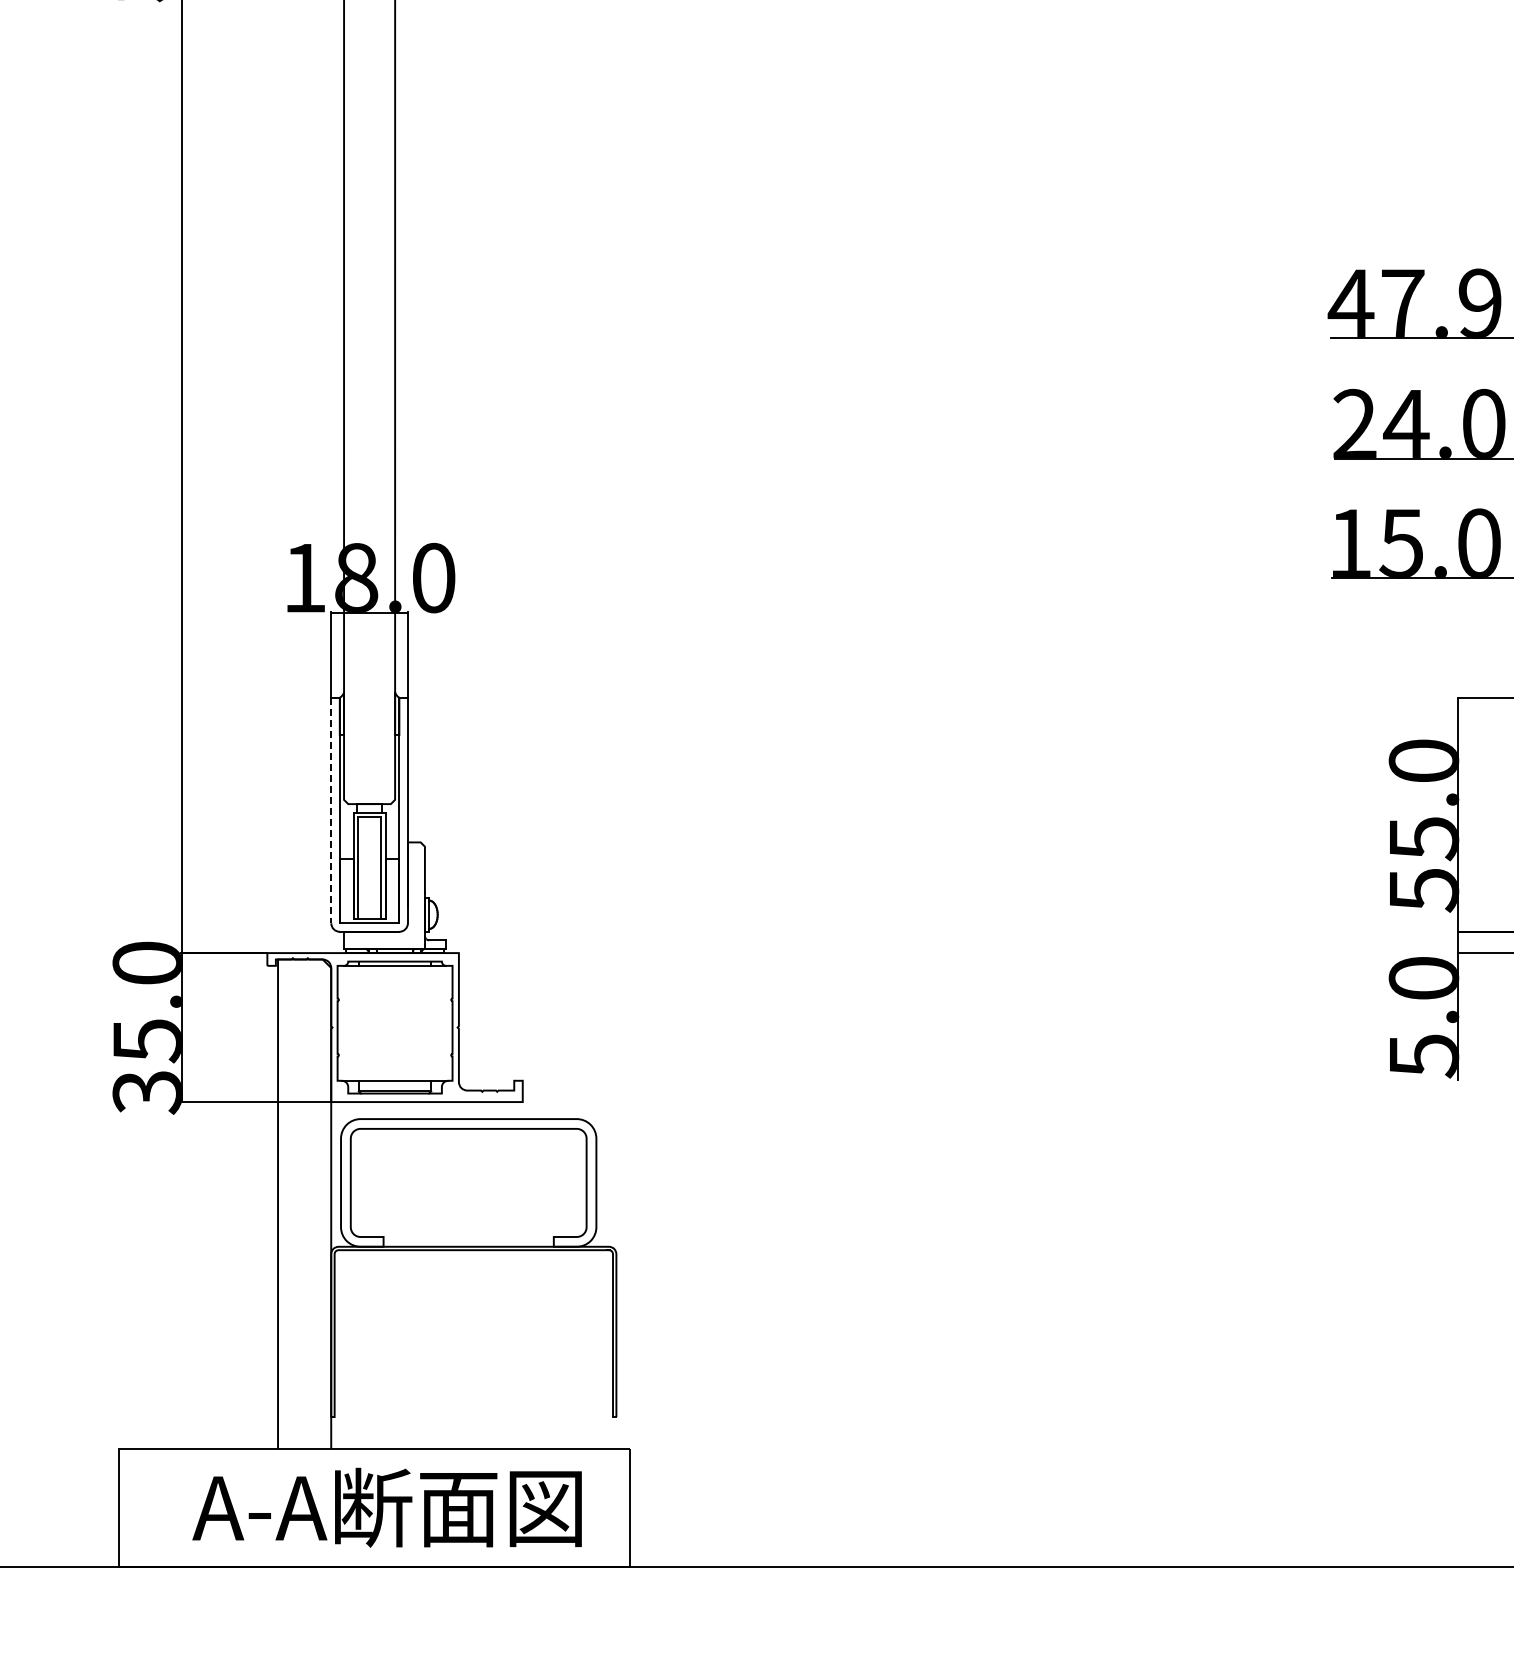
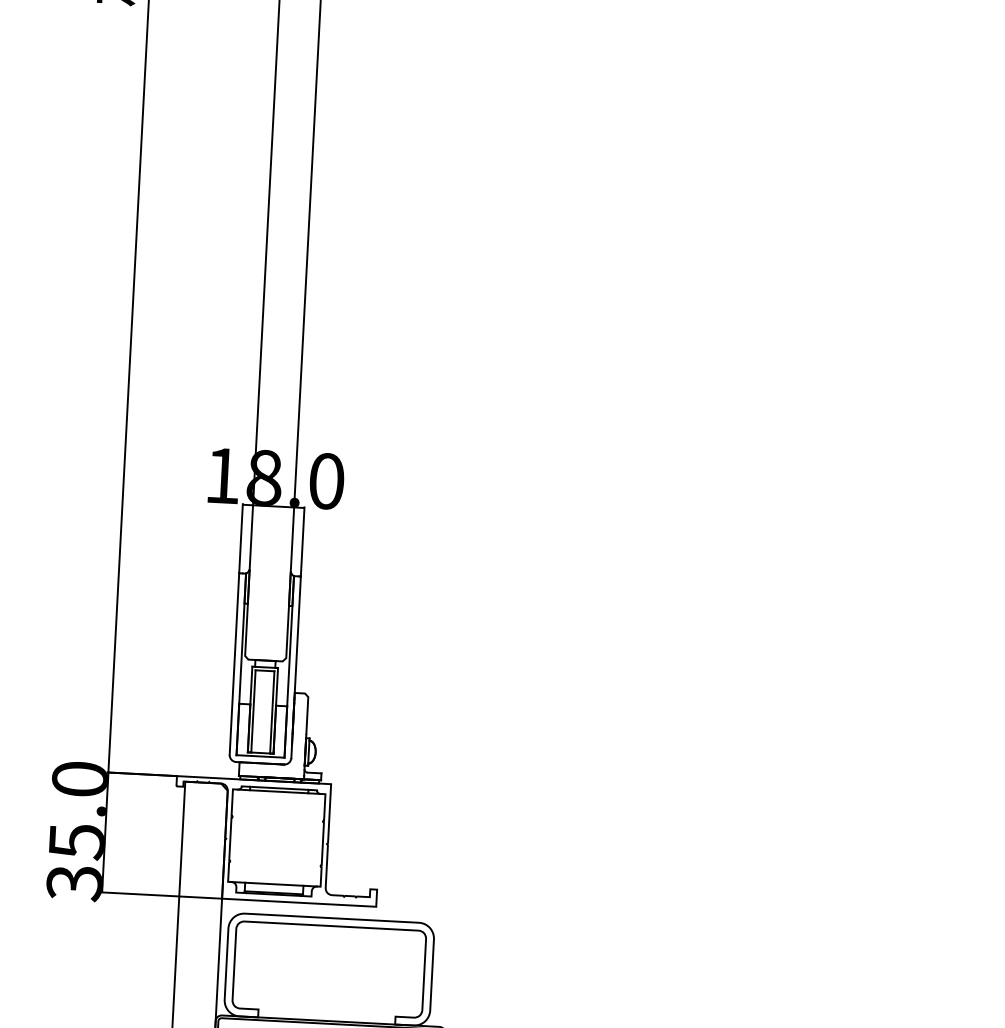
line: (331, 810) -> (234, 664), dashed -> solid

